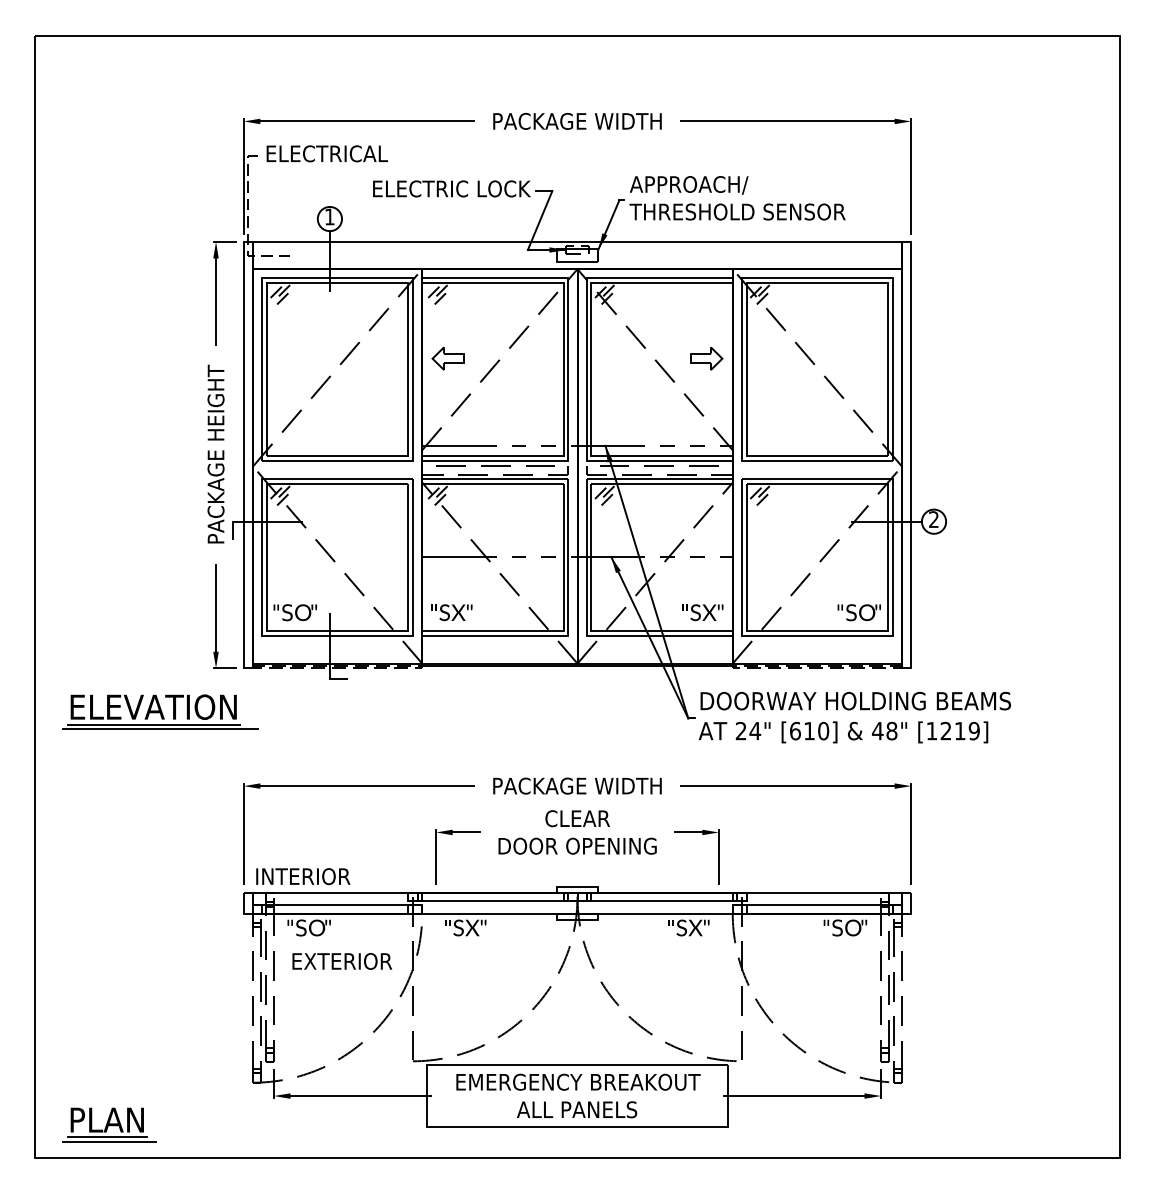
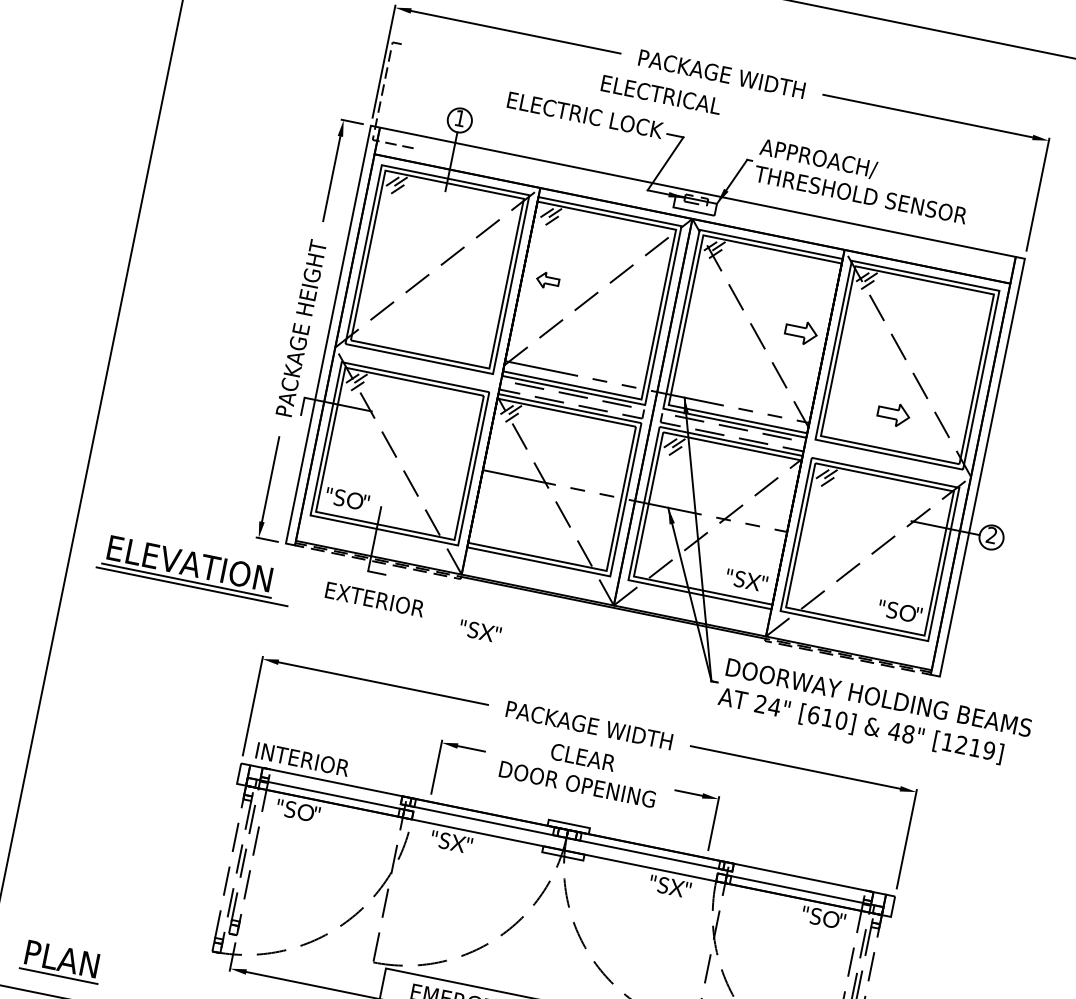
text: (326, 153) -> (660, 94), moved
part: (447, 358) -> (547, 280), size x0.7
part: (813, 420) -> (893, 414), added
text: (451, 612) -> (480, 631), moved
text: (342, 961) -> (375, 599), moved
line: (109, 1142) -> (59, 981), removed

